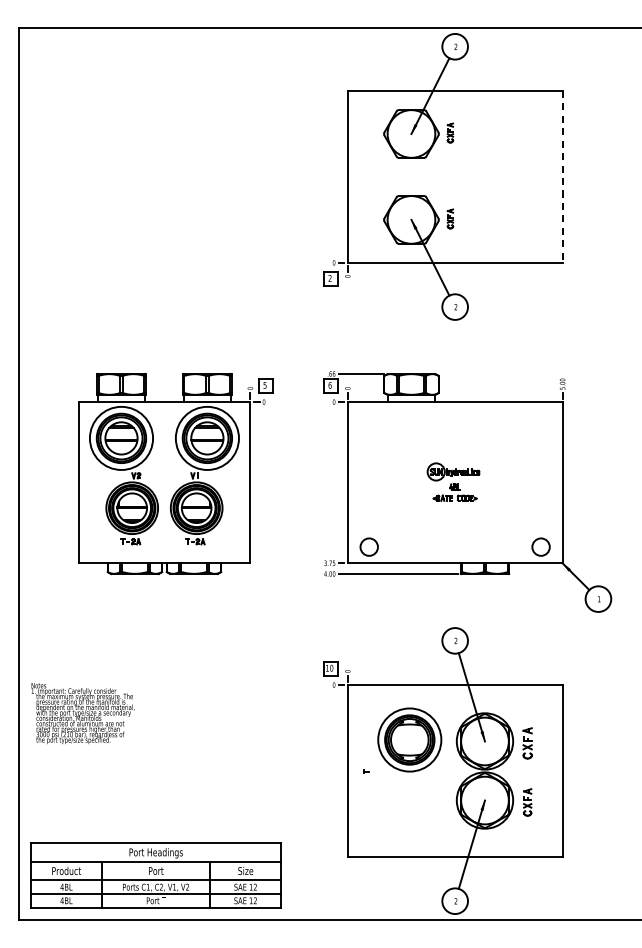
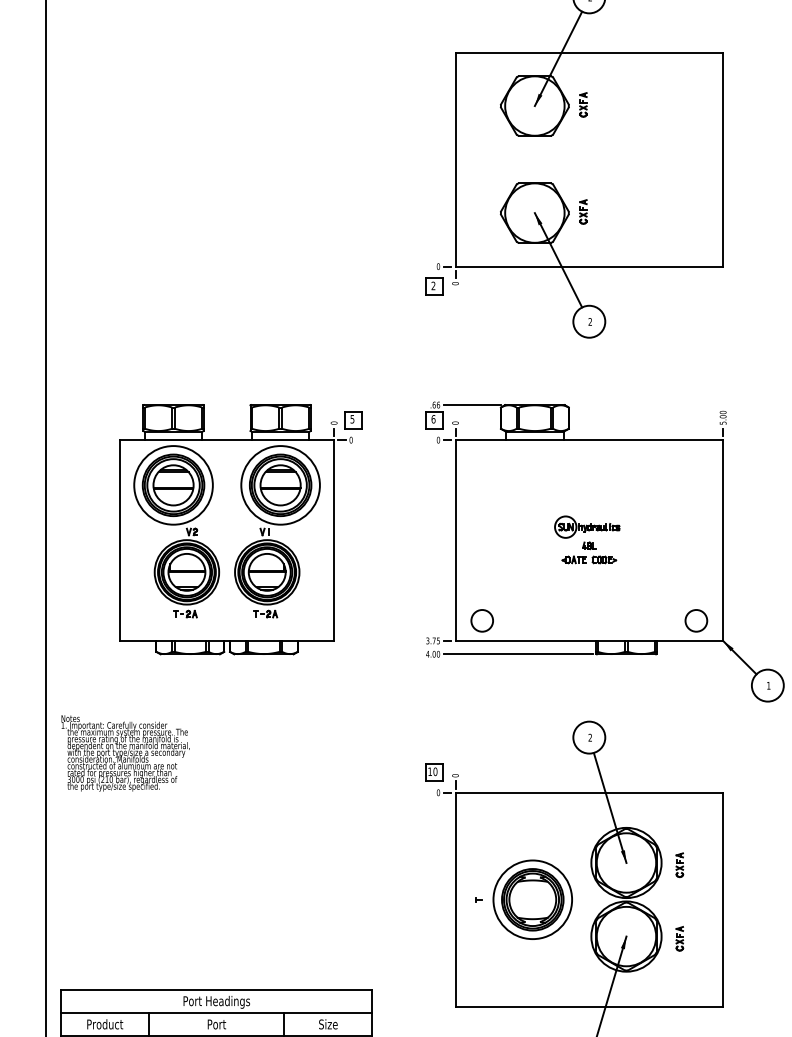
line: (562, 176) -> (723, 159), dashed -> solid
text: (82, 713) -> (124, 753), moved
part: (409, 739) -> (532, 899), moved
part: (527, 742) -> (679, 864), size x0.62
part: (527, 801) -> (679, 937), size x0.71

